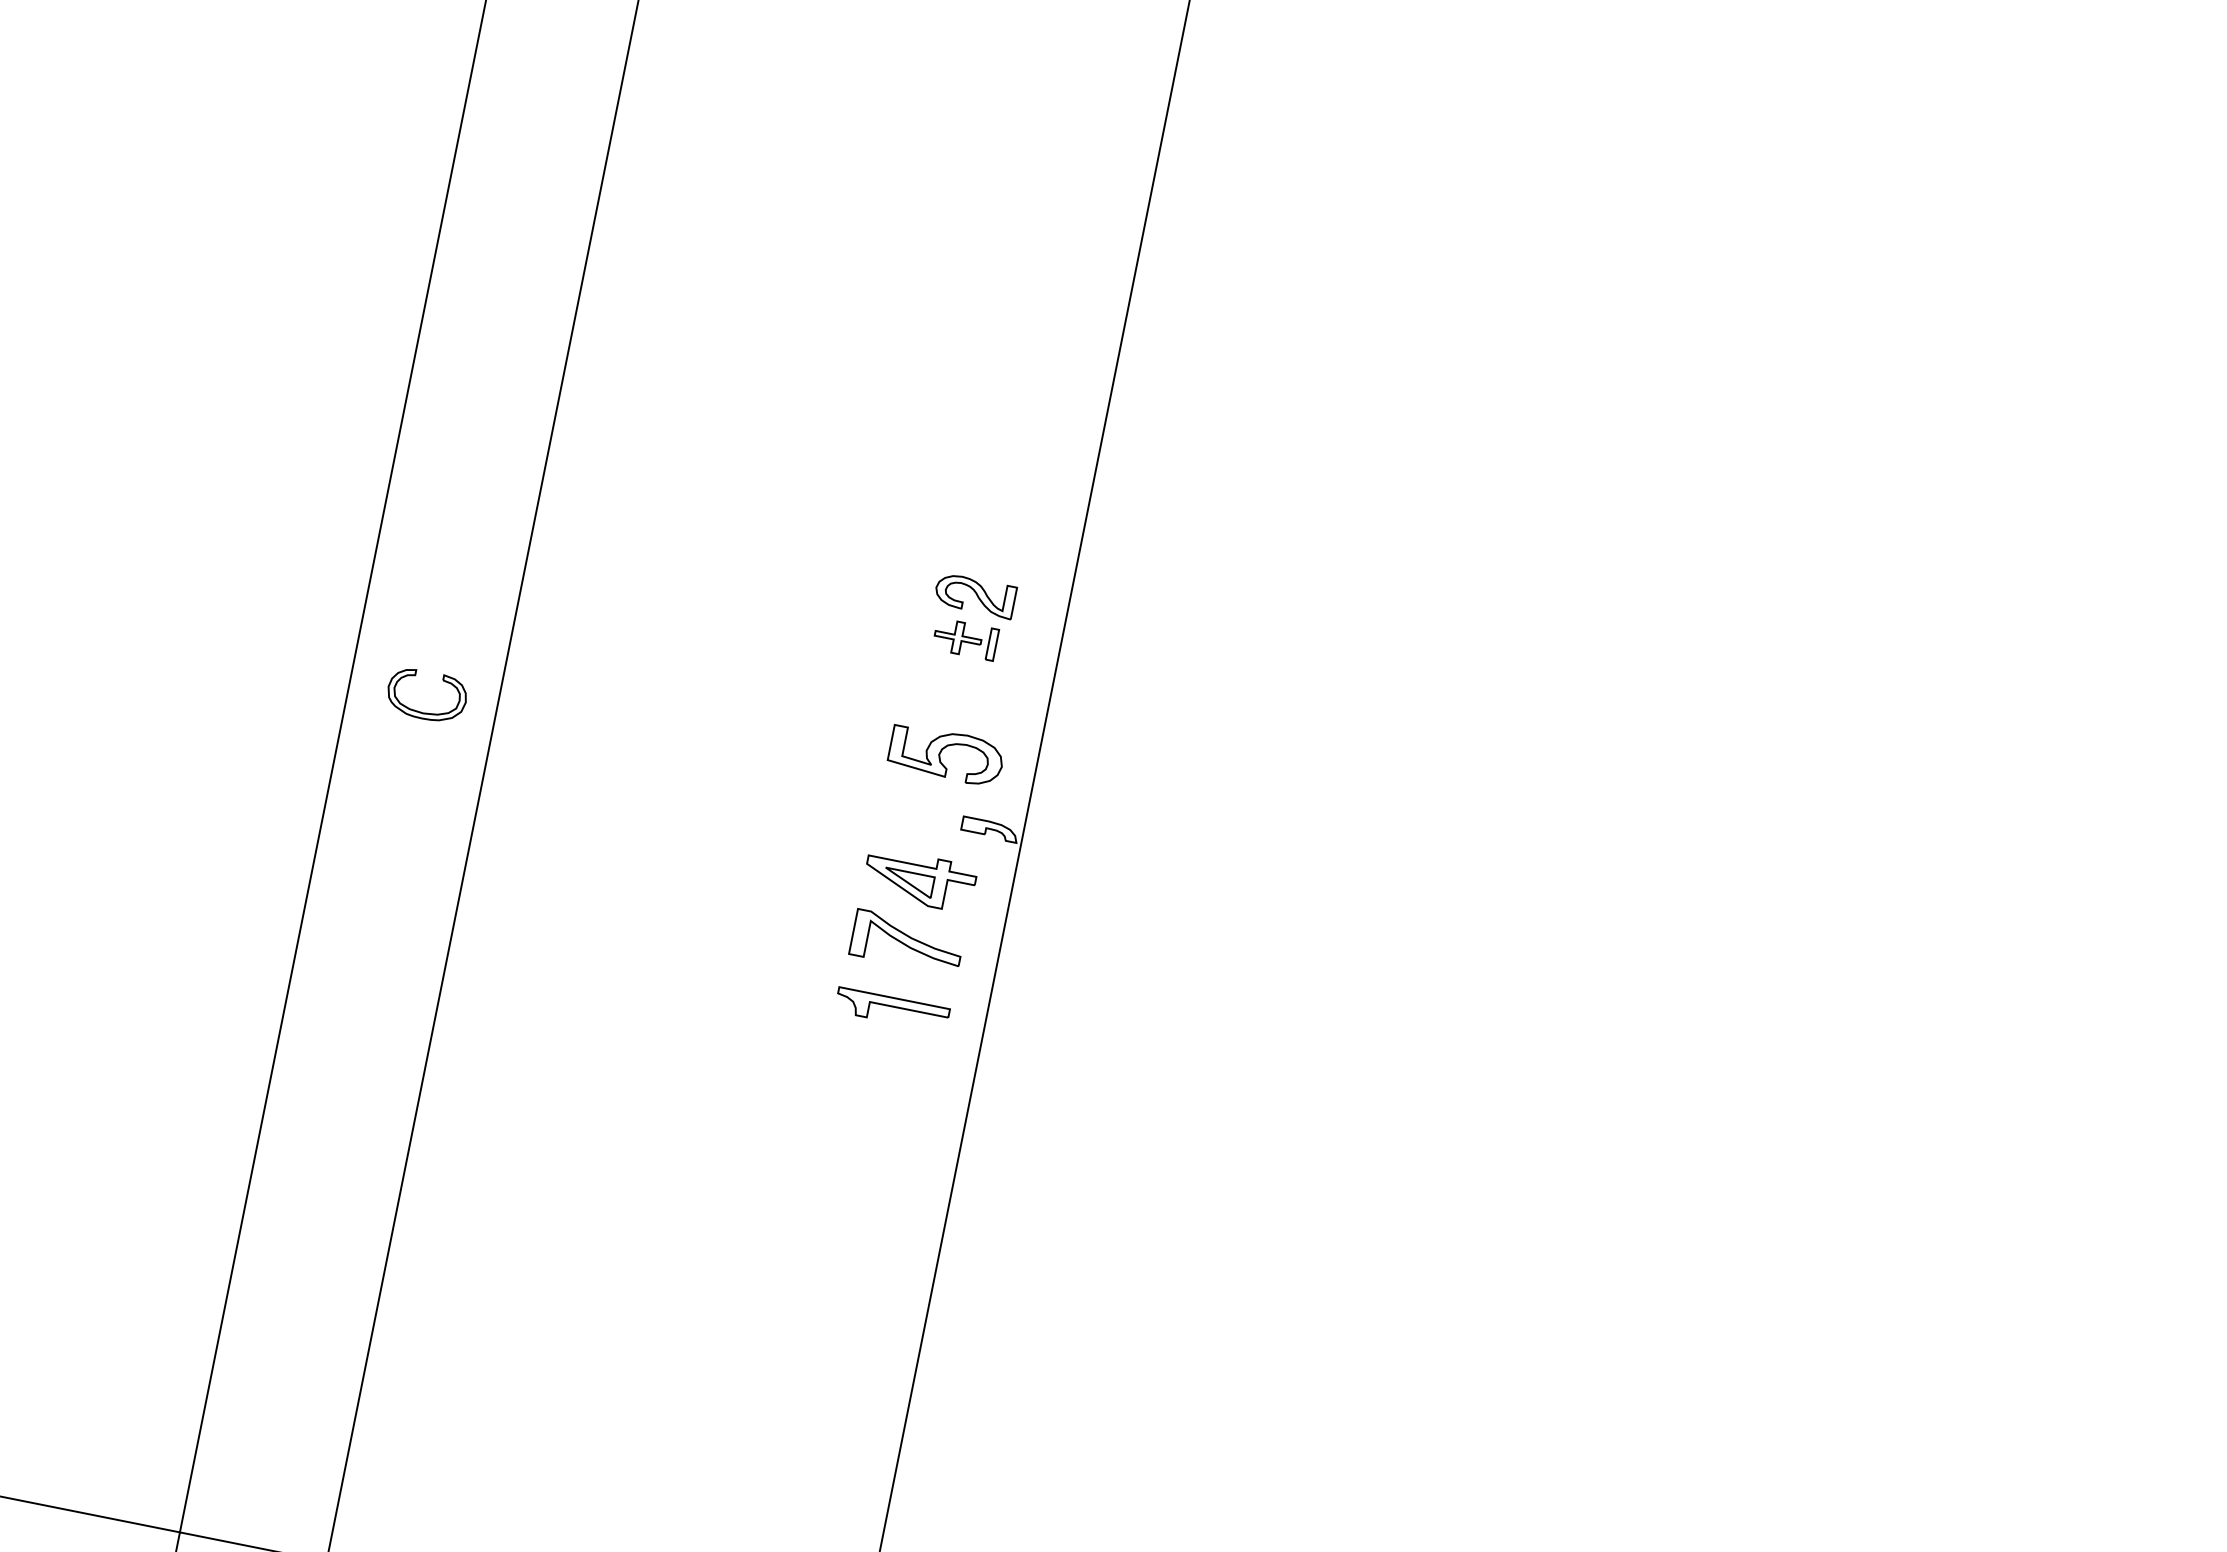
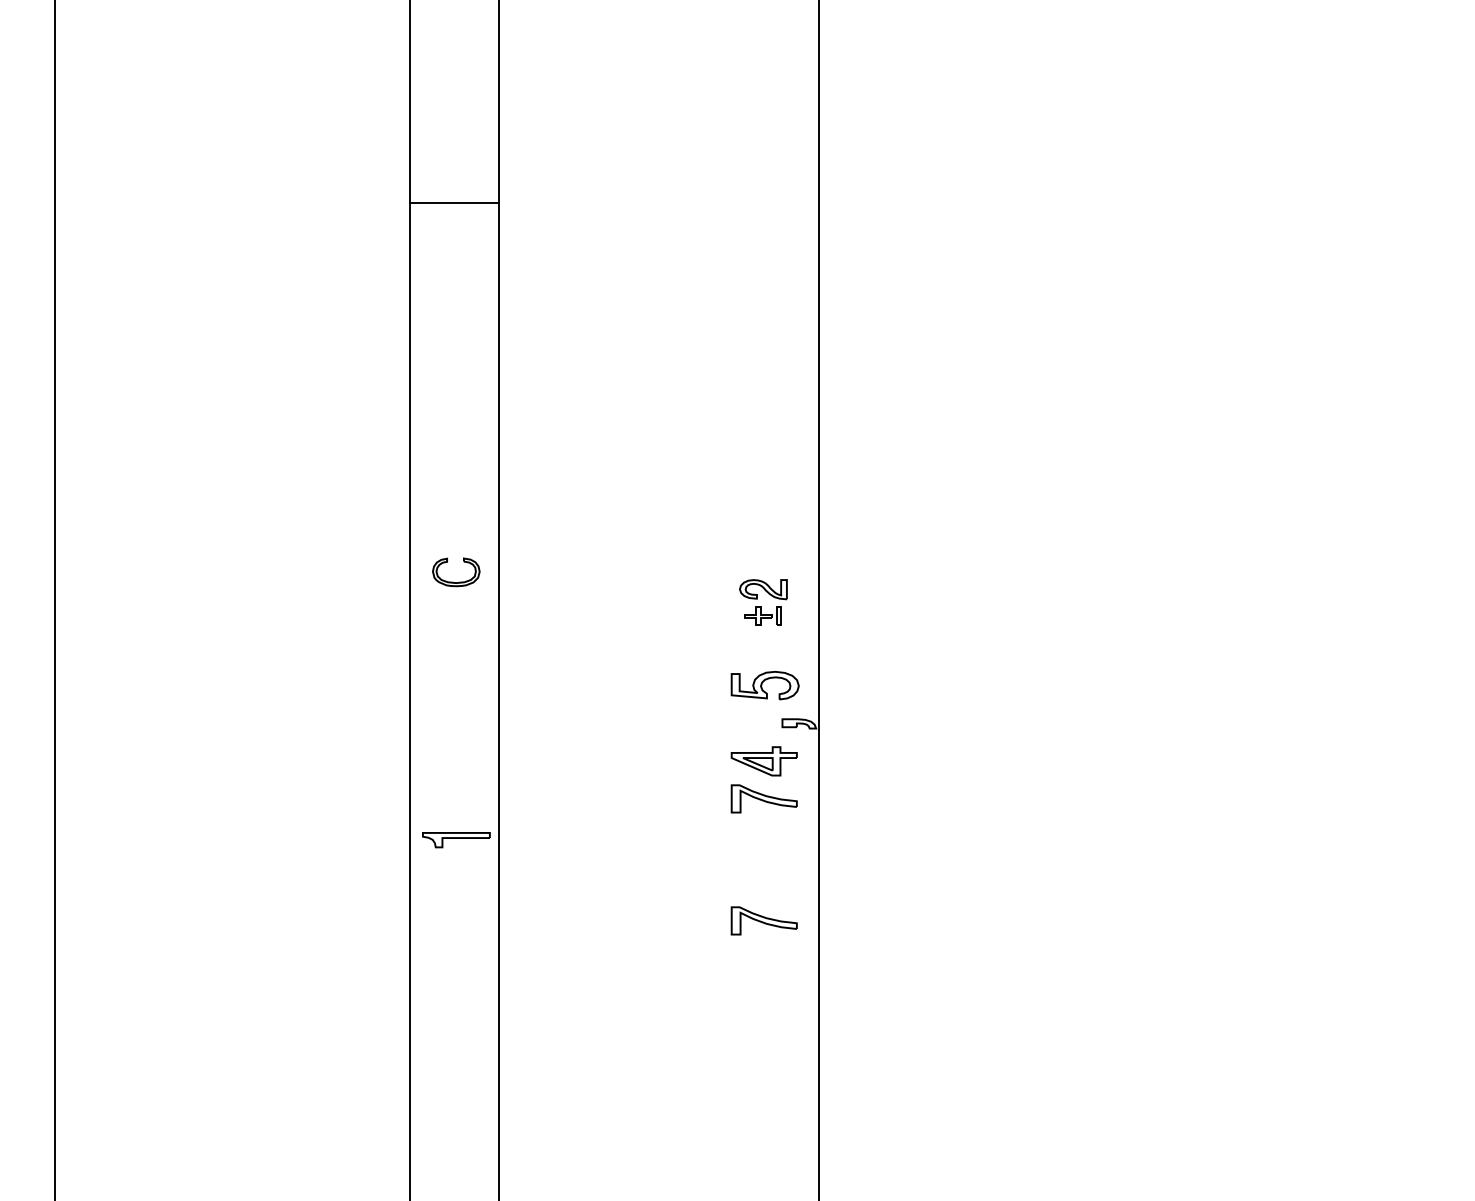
part: (419, 709) -> (453, 581), moved
part: (892, 1010) -> (456, 840), moved
part: (865, 1143) -> (763, 920), added

